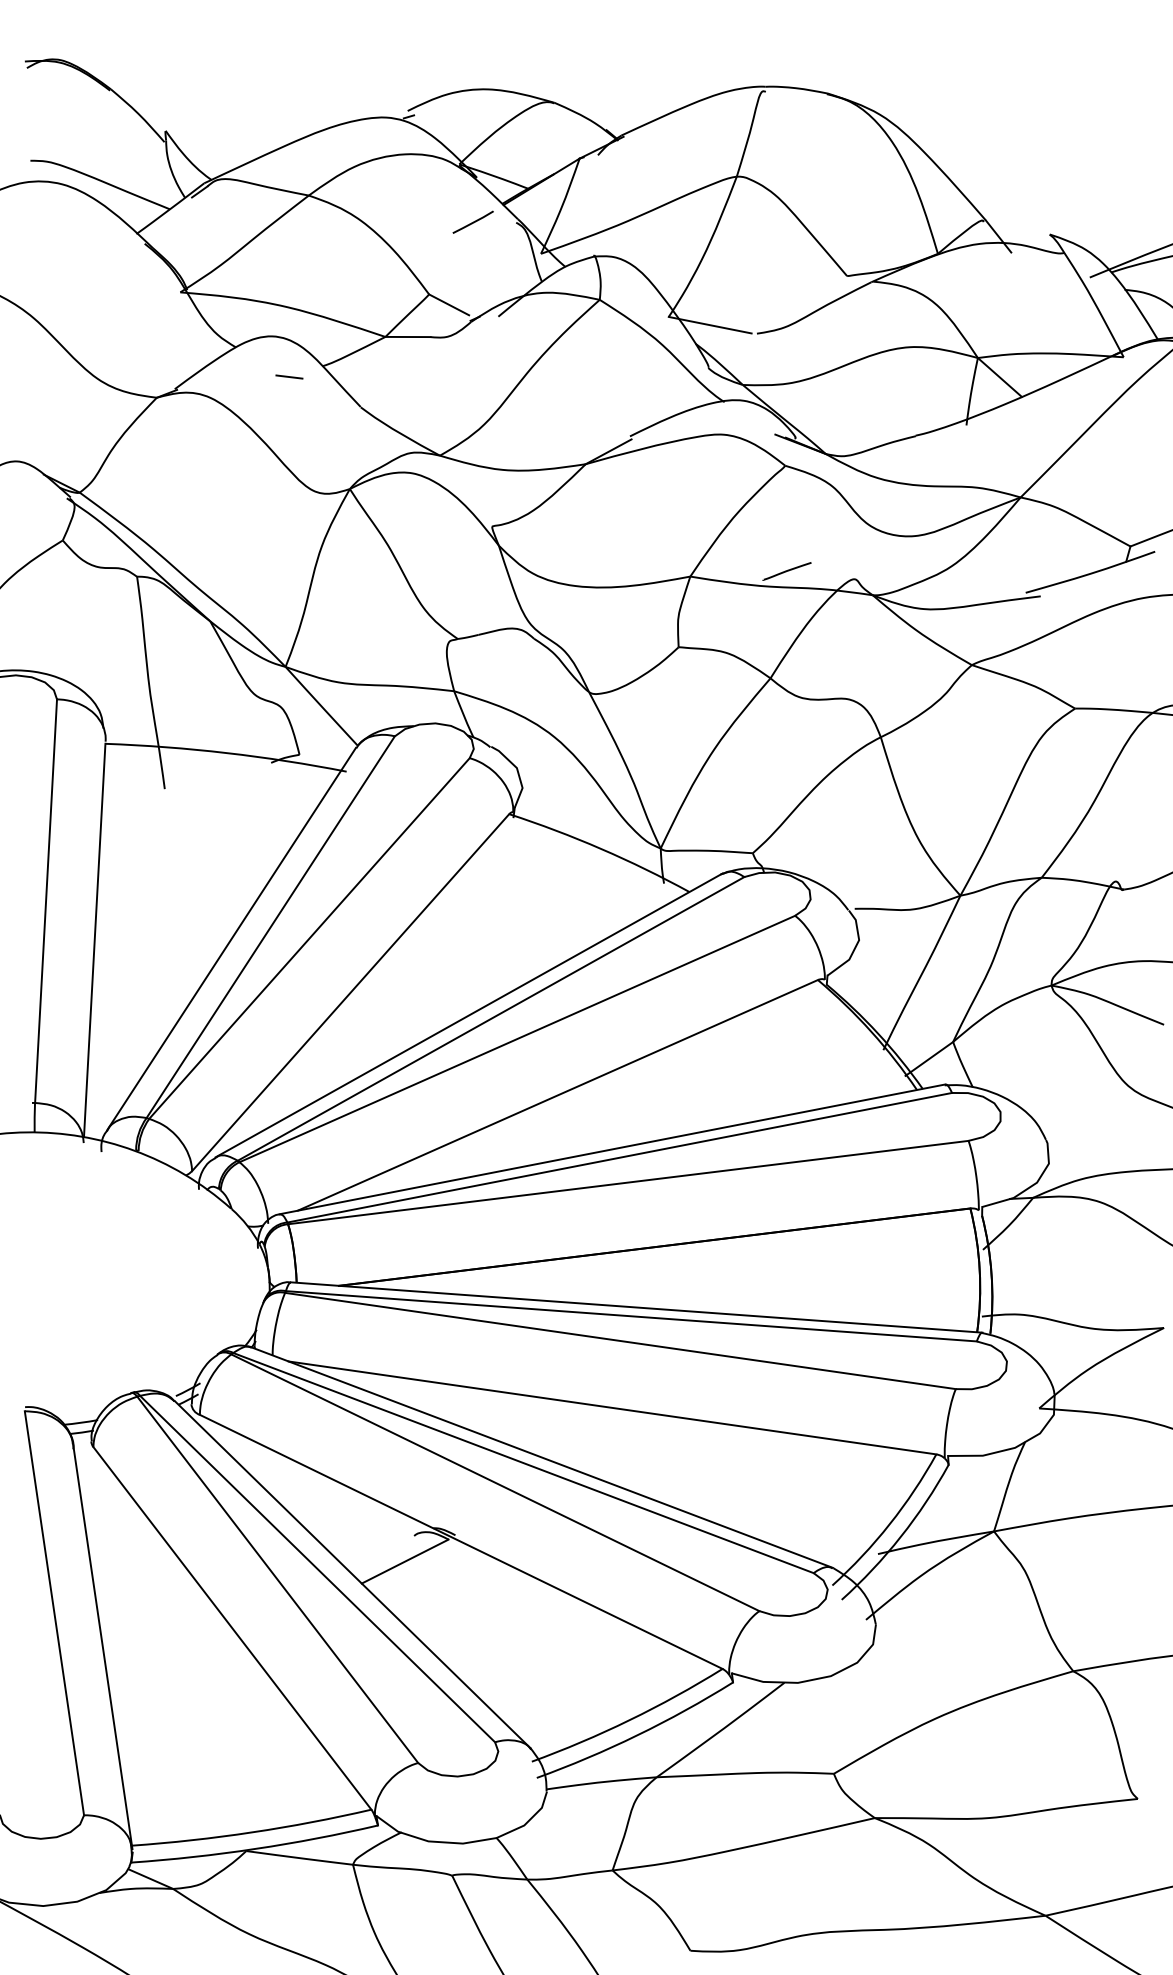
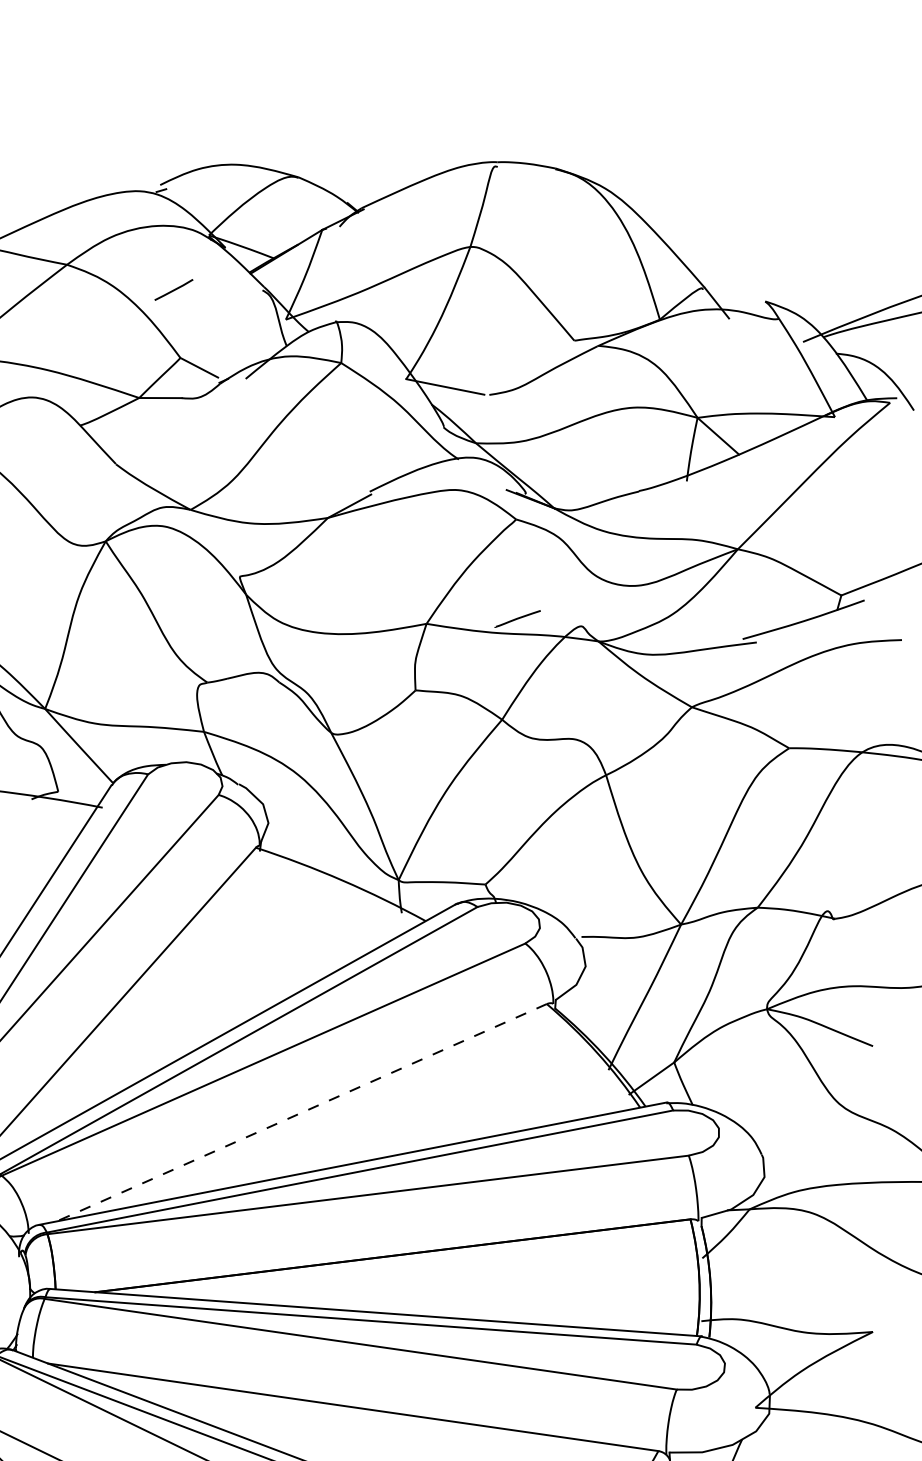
line: (473, 221) -> (174, 289), moved
line: (289, 376) -> (48, 435), removed
line: (557, 1095) -> (301, 1112), solid -> dashed

